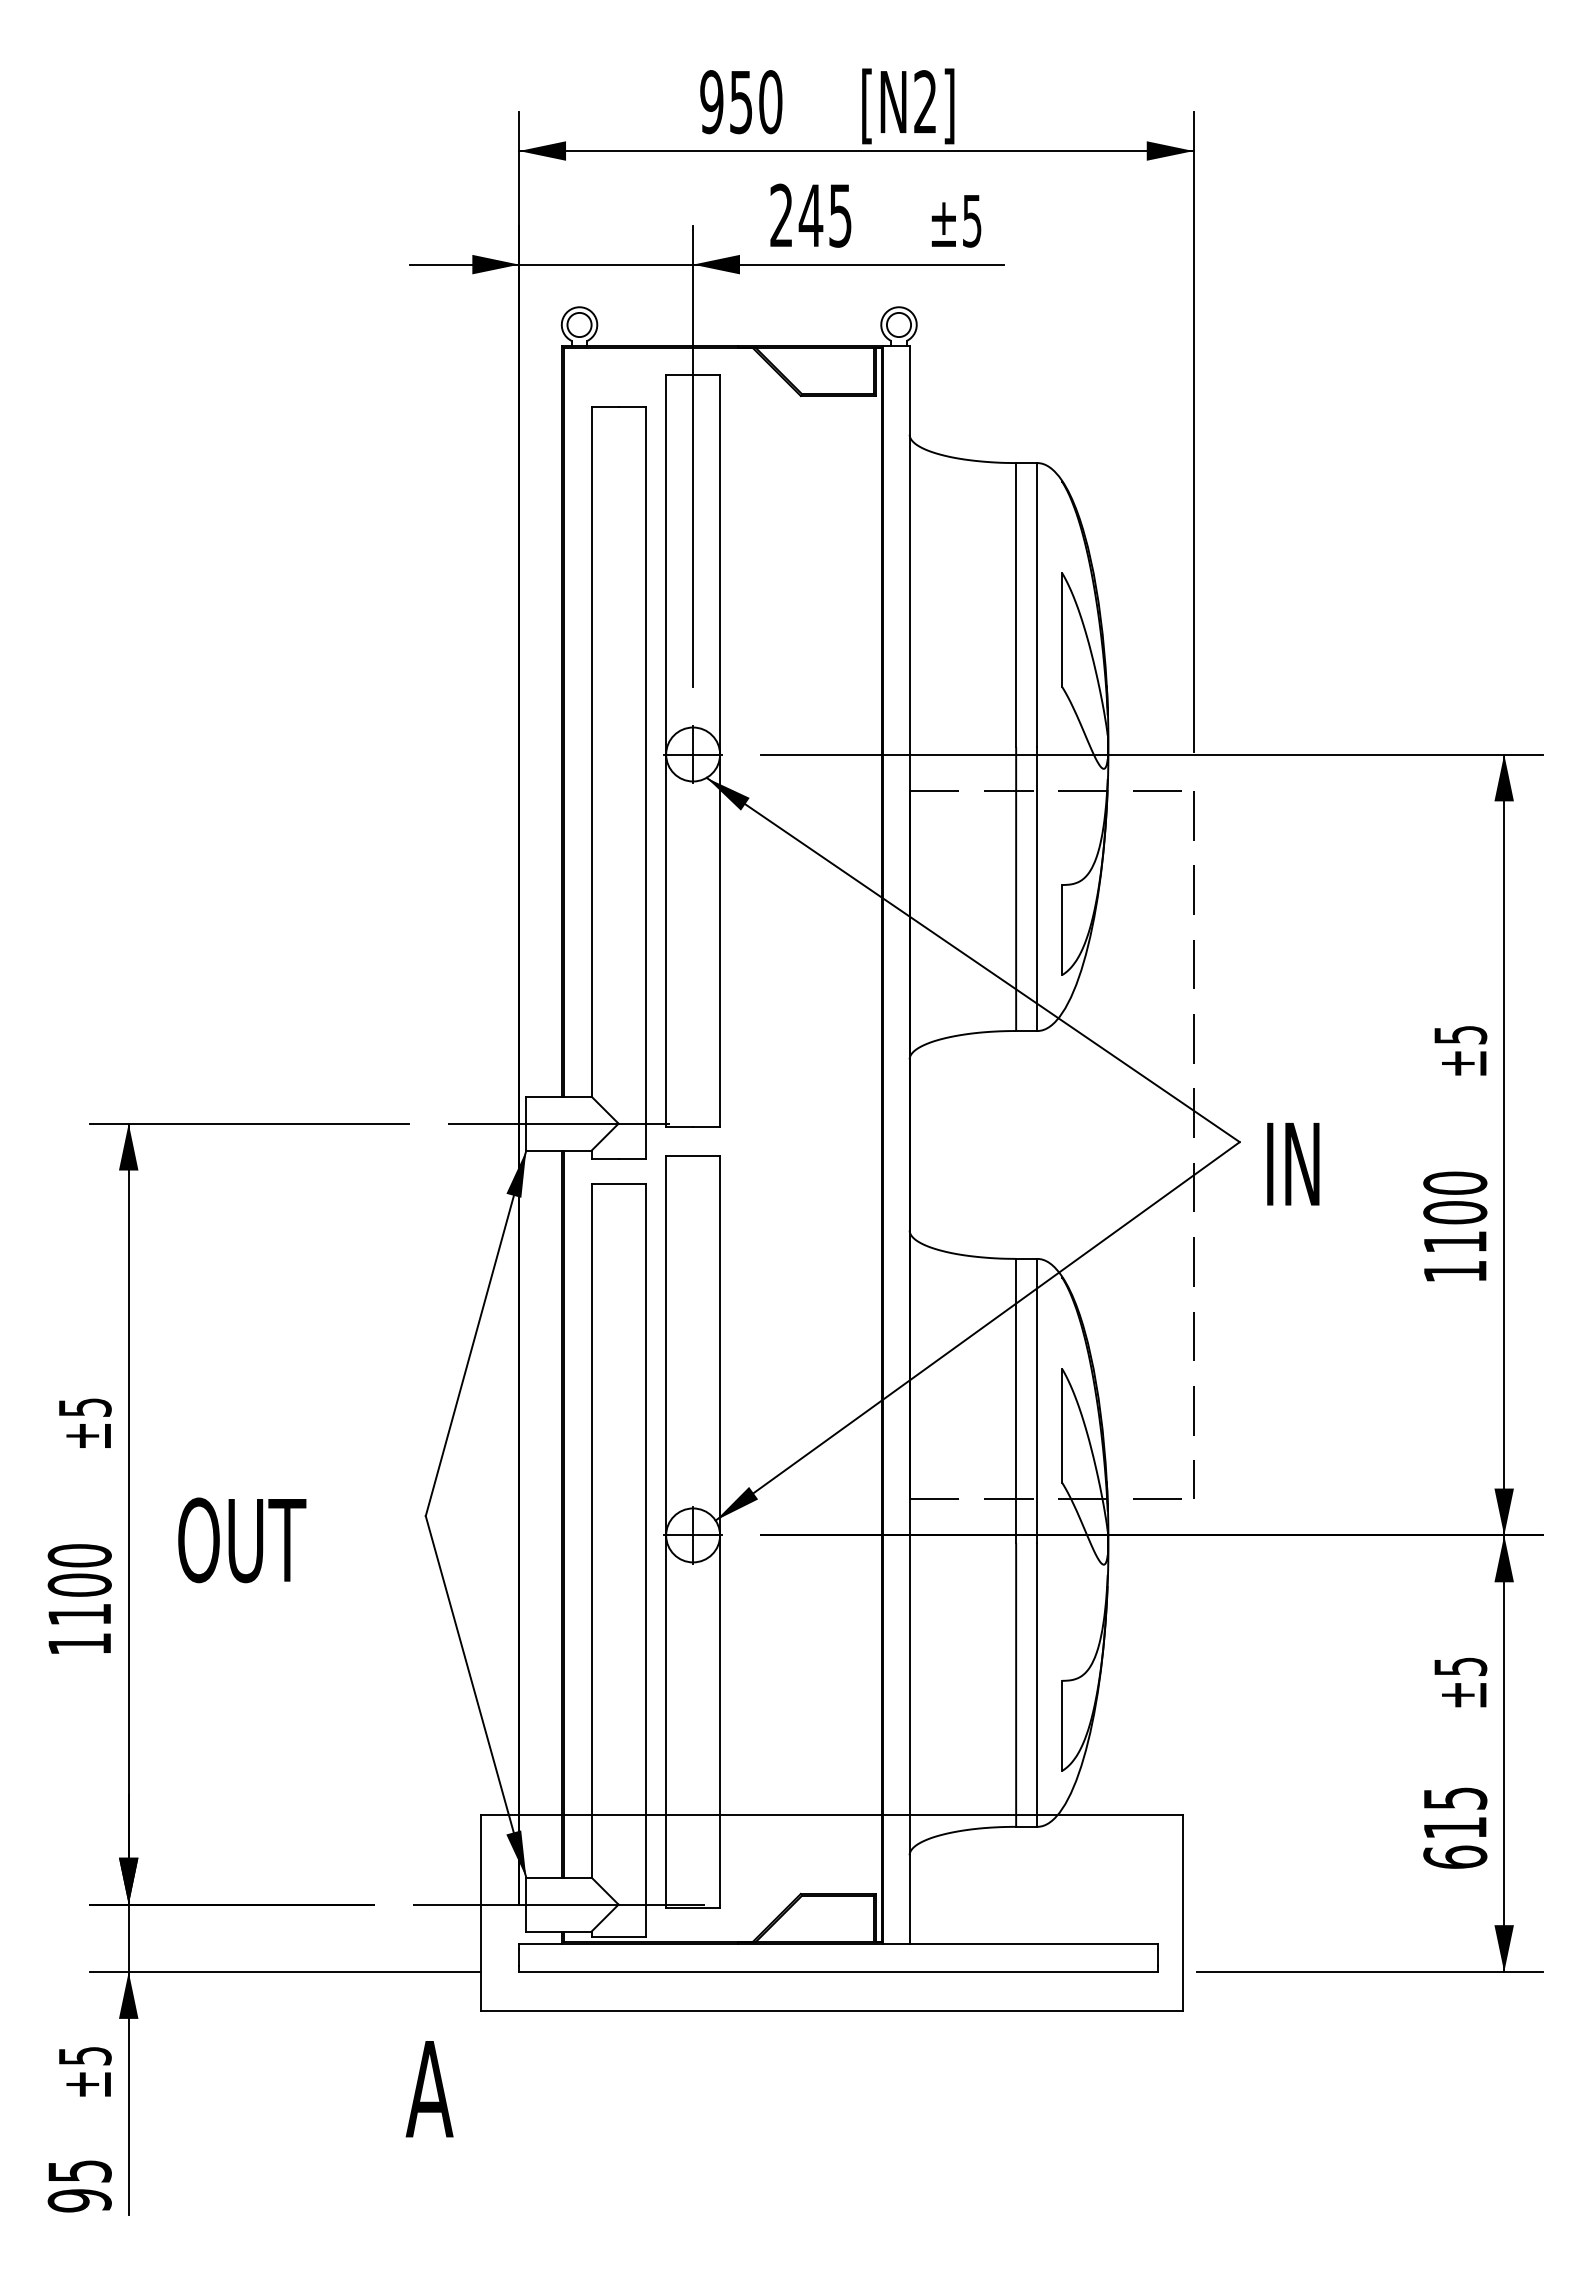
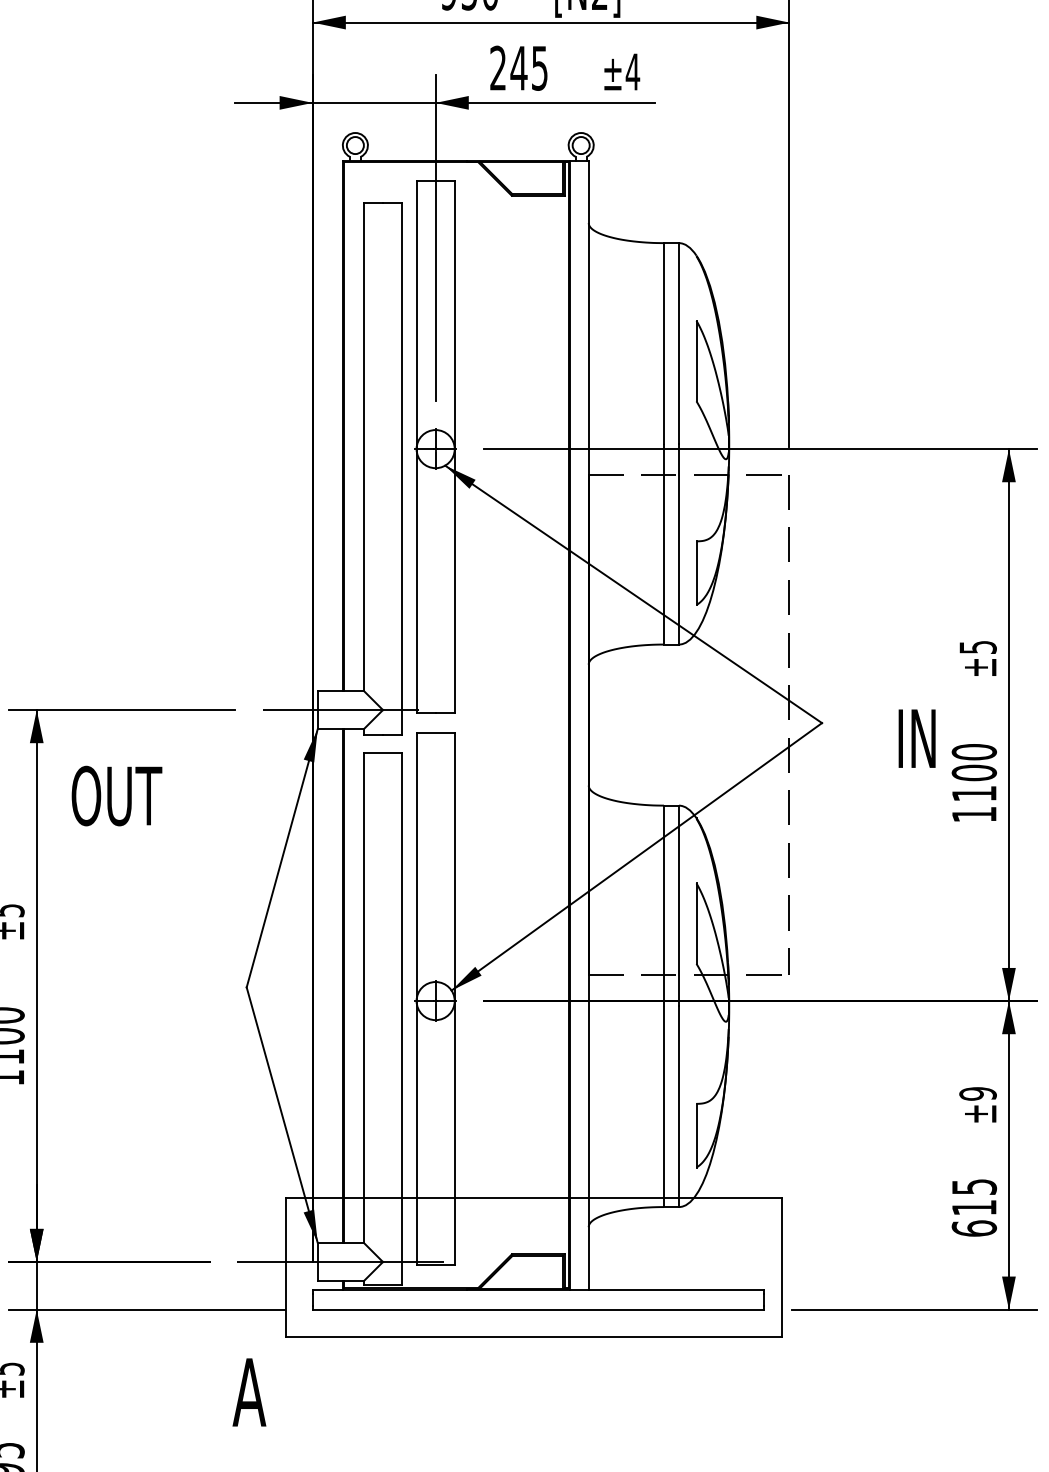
text: (972, 221) -> (633, 72), ±5 -> ±4
text: (1293, 1164) -> (917, 738), moved
text: (242, 1540) -> (117, 796), moved
text: (1459, 1666) -> (977, 1093), ±5 -> ±9

